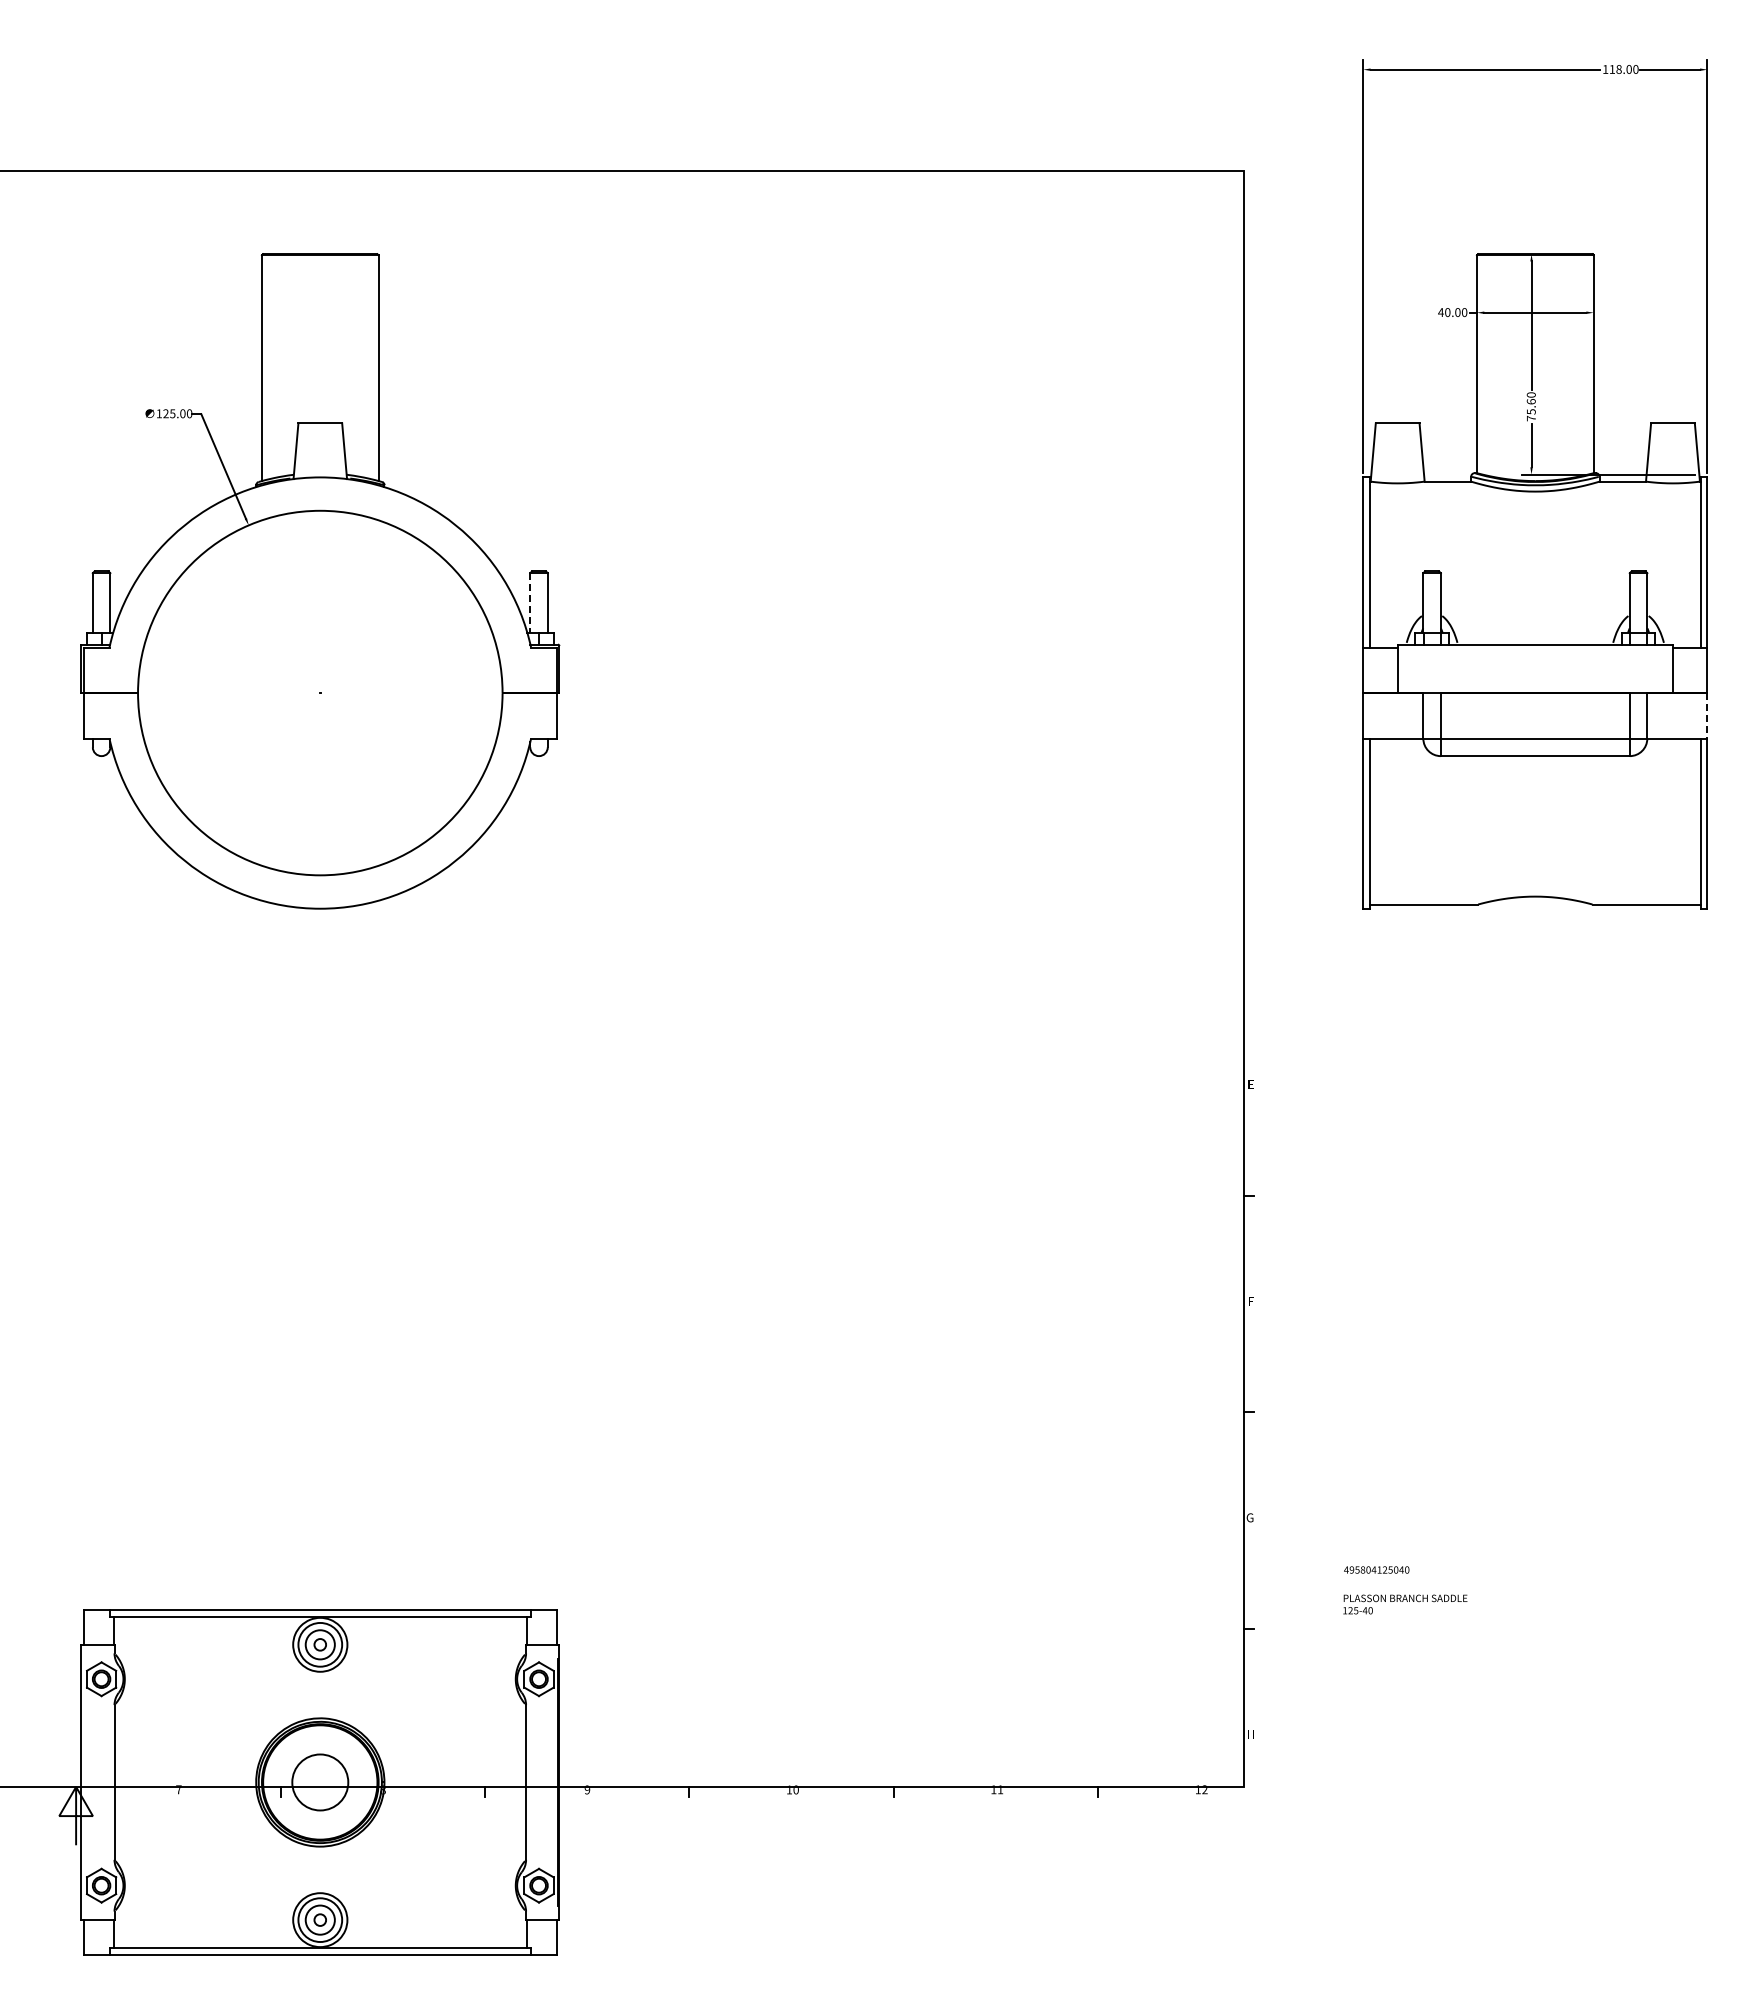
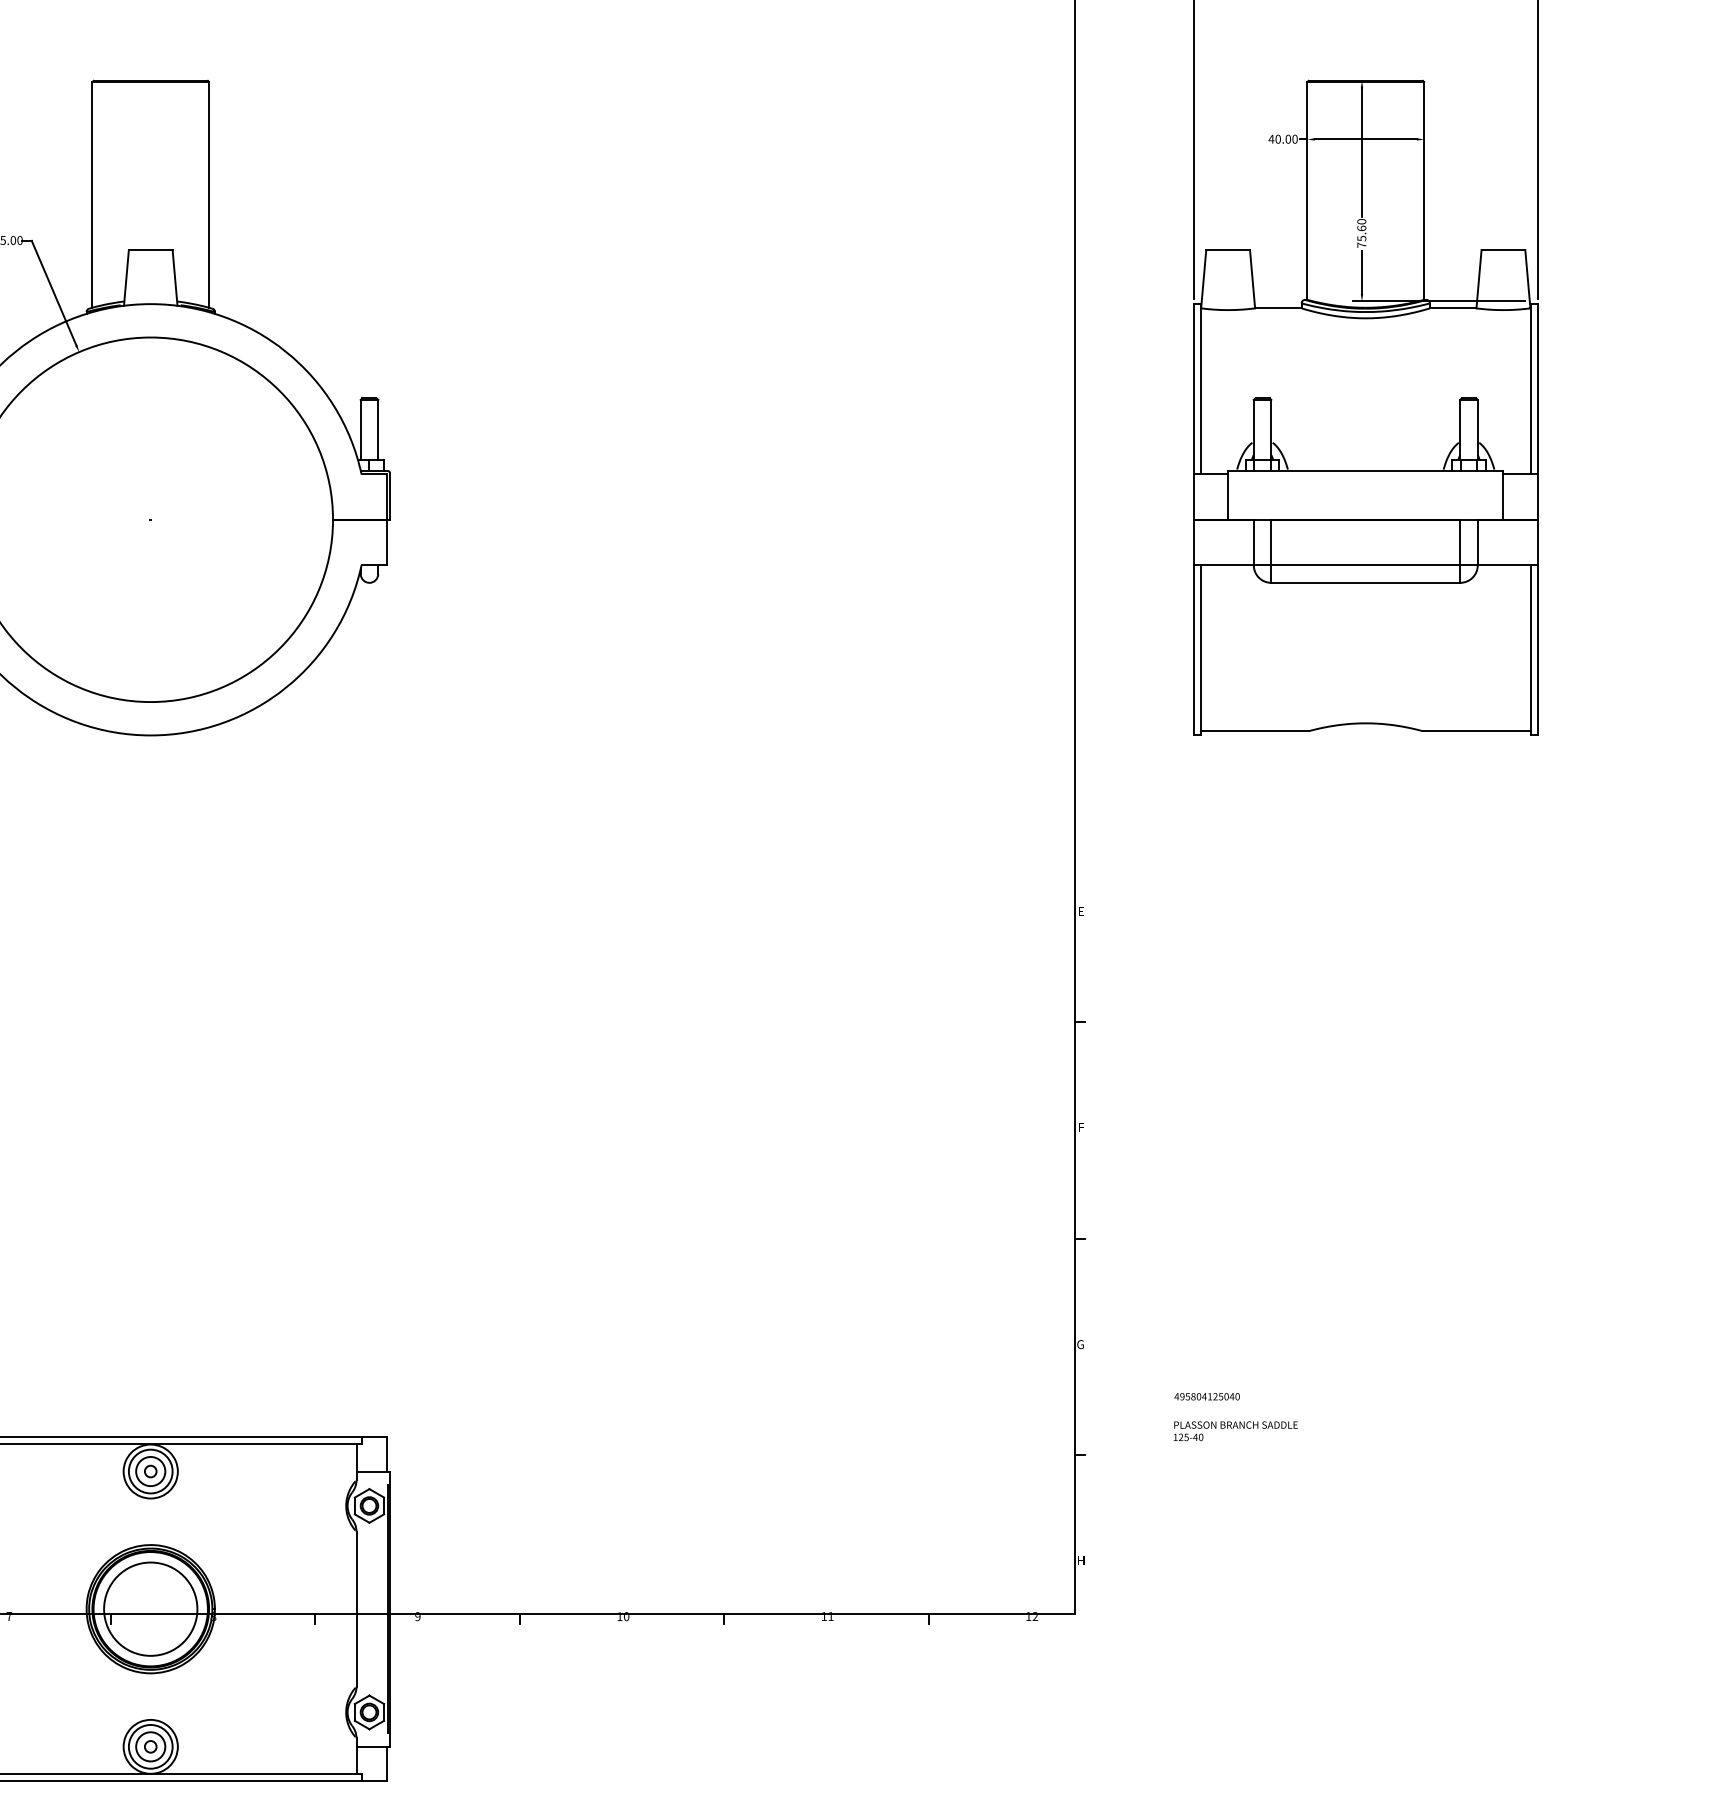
line: (530, 603) -> (360, 430), dashed -> solid
line: (1707, 715) -> (1537, 542), dashed -> solid
circle: (319, 1782) -> (149, 1609), size x1.67

